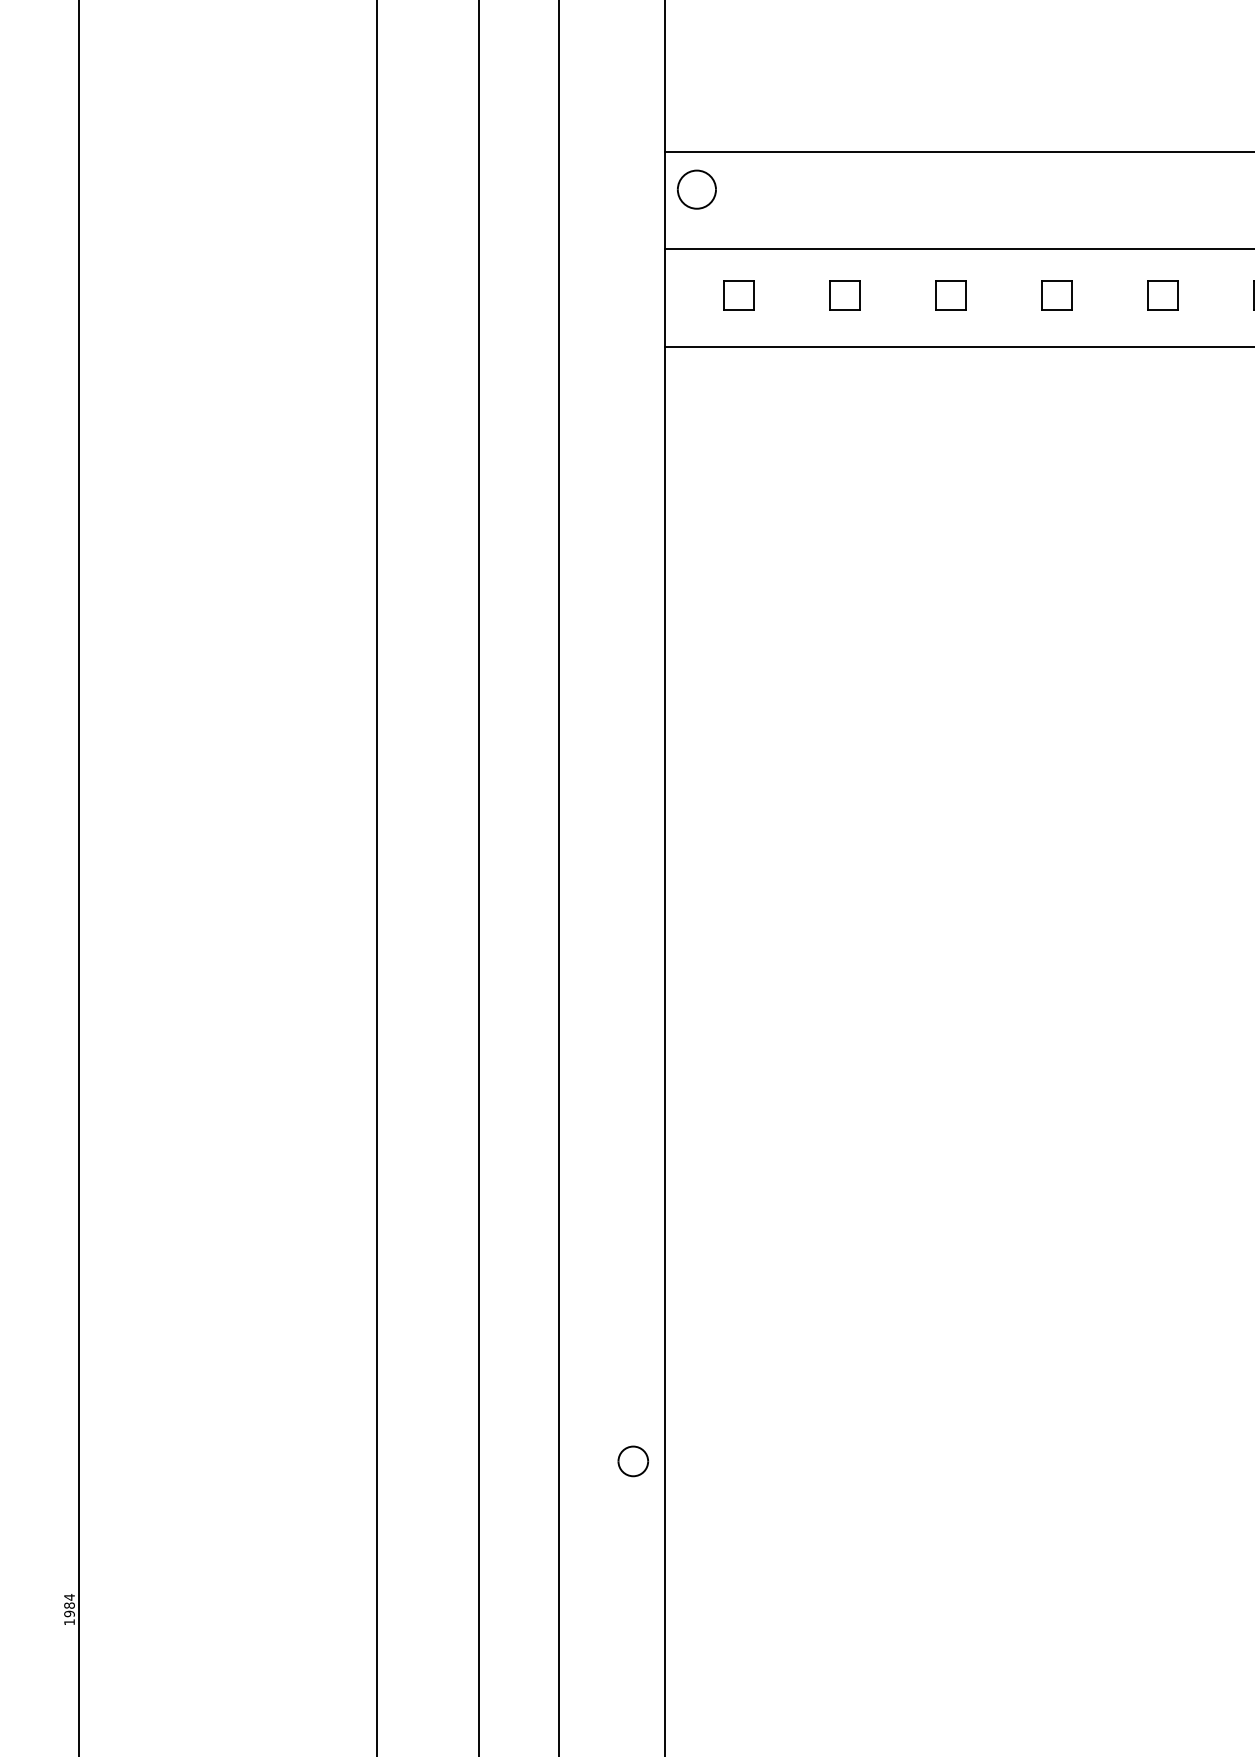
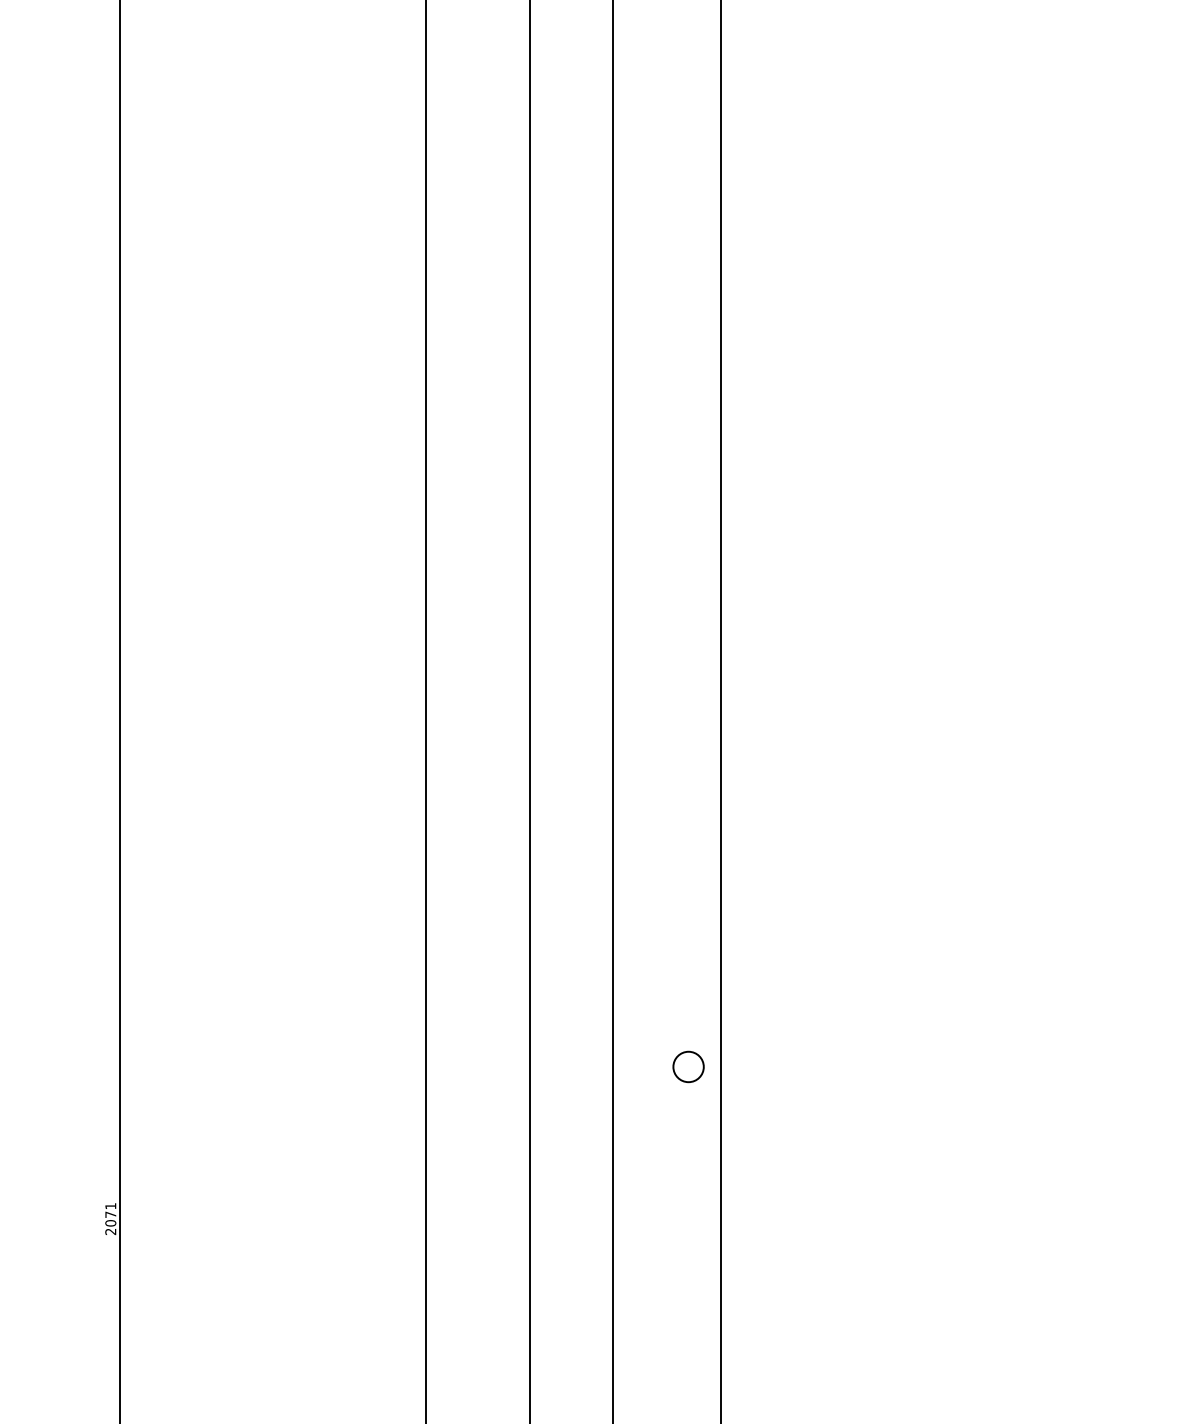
text: (69, 1609) -> (110, 1218), 1984 -> 2071

